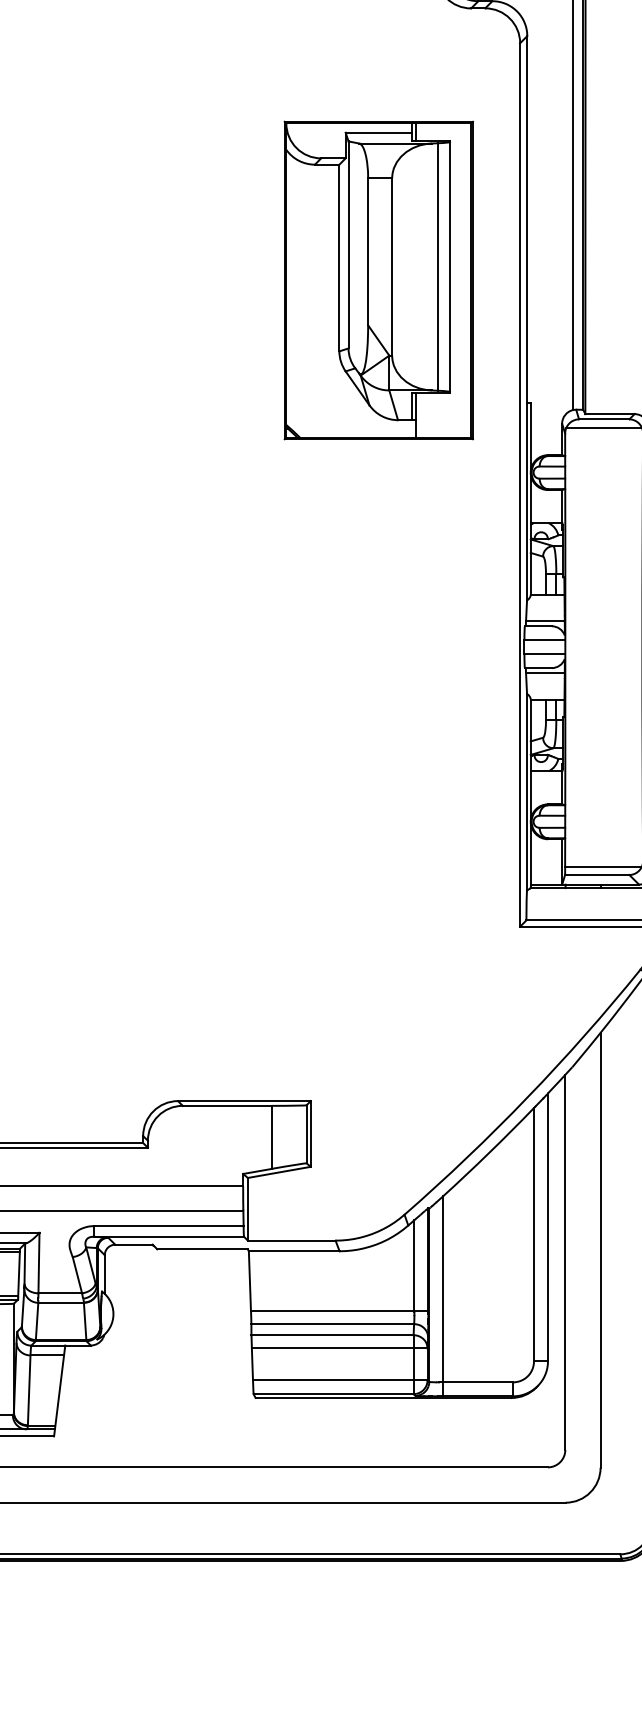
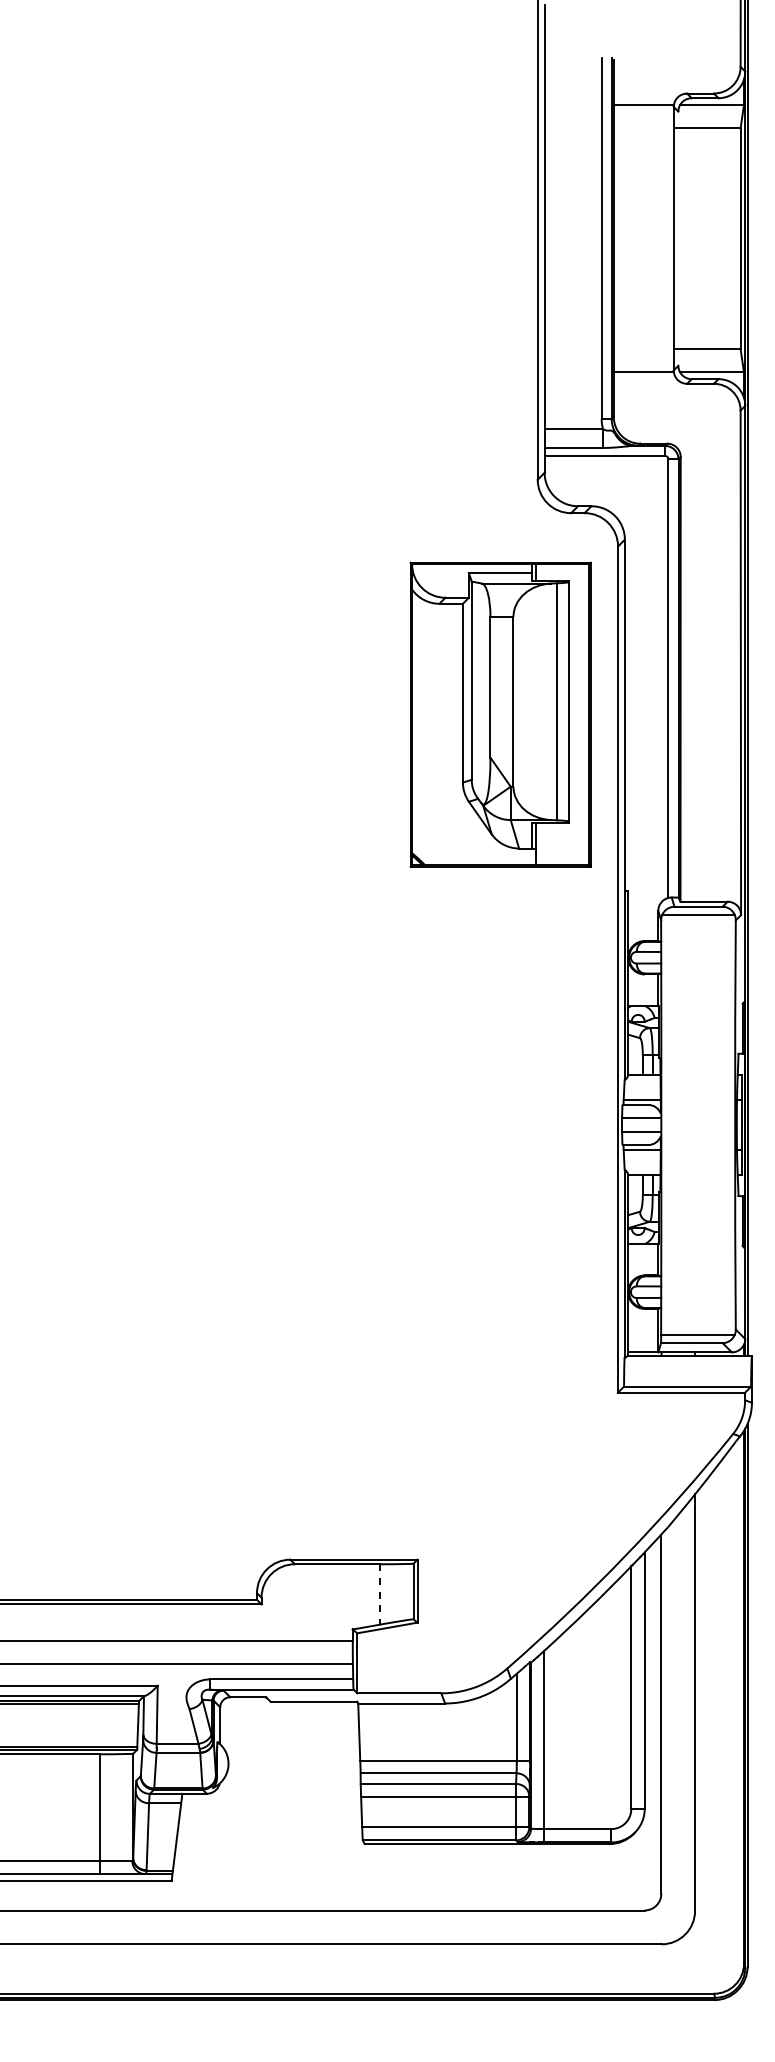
part: (378, 280) -> (500, 714), moved
line: (272, 1137) -> (380, 1594), solid -> dashed

